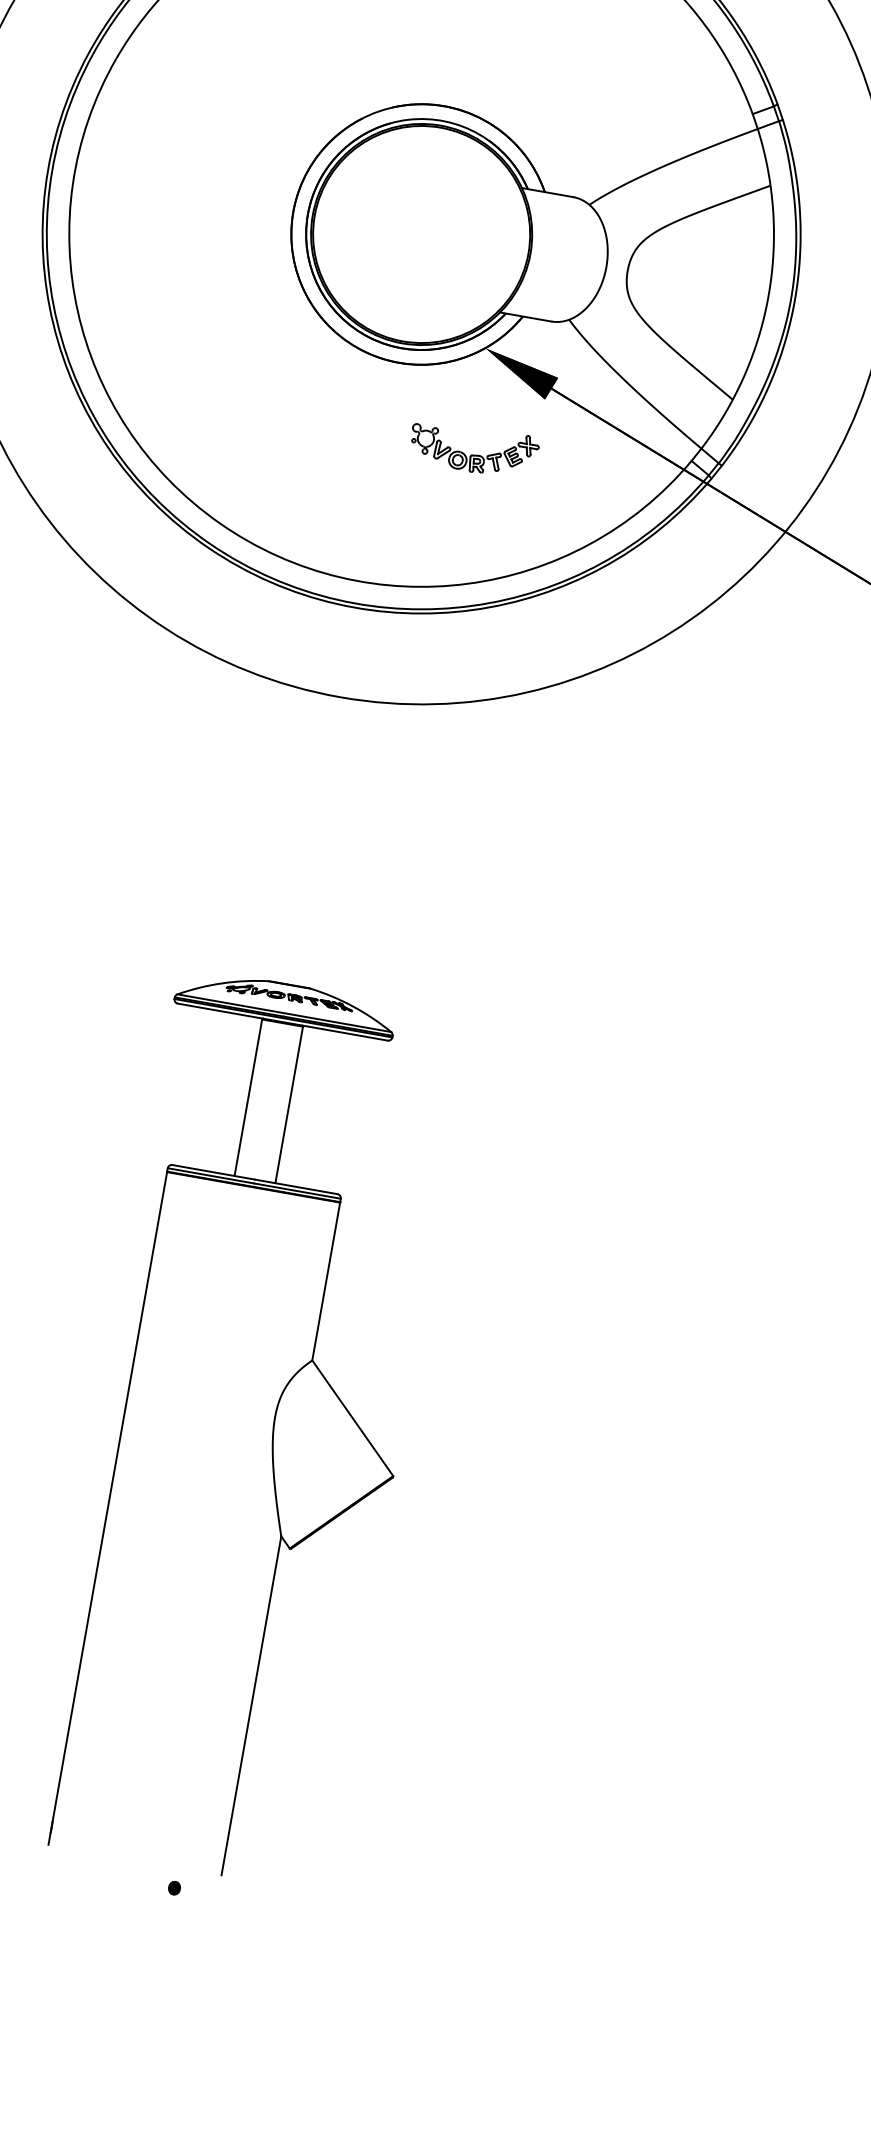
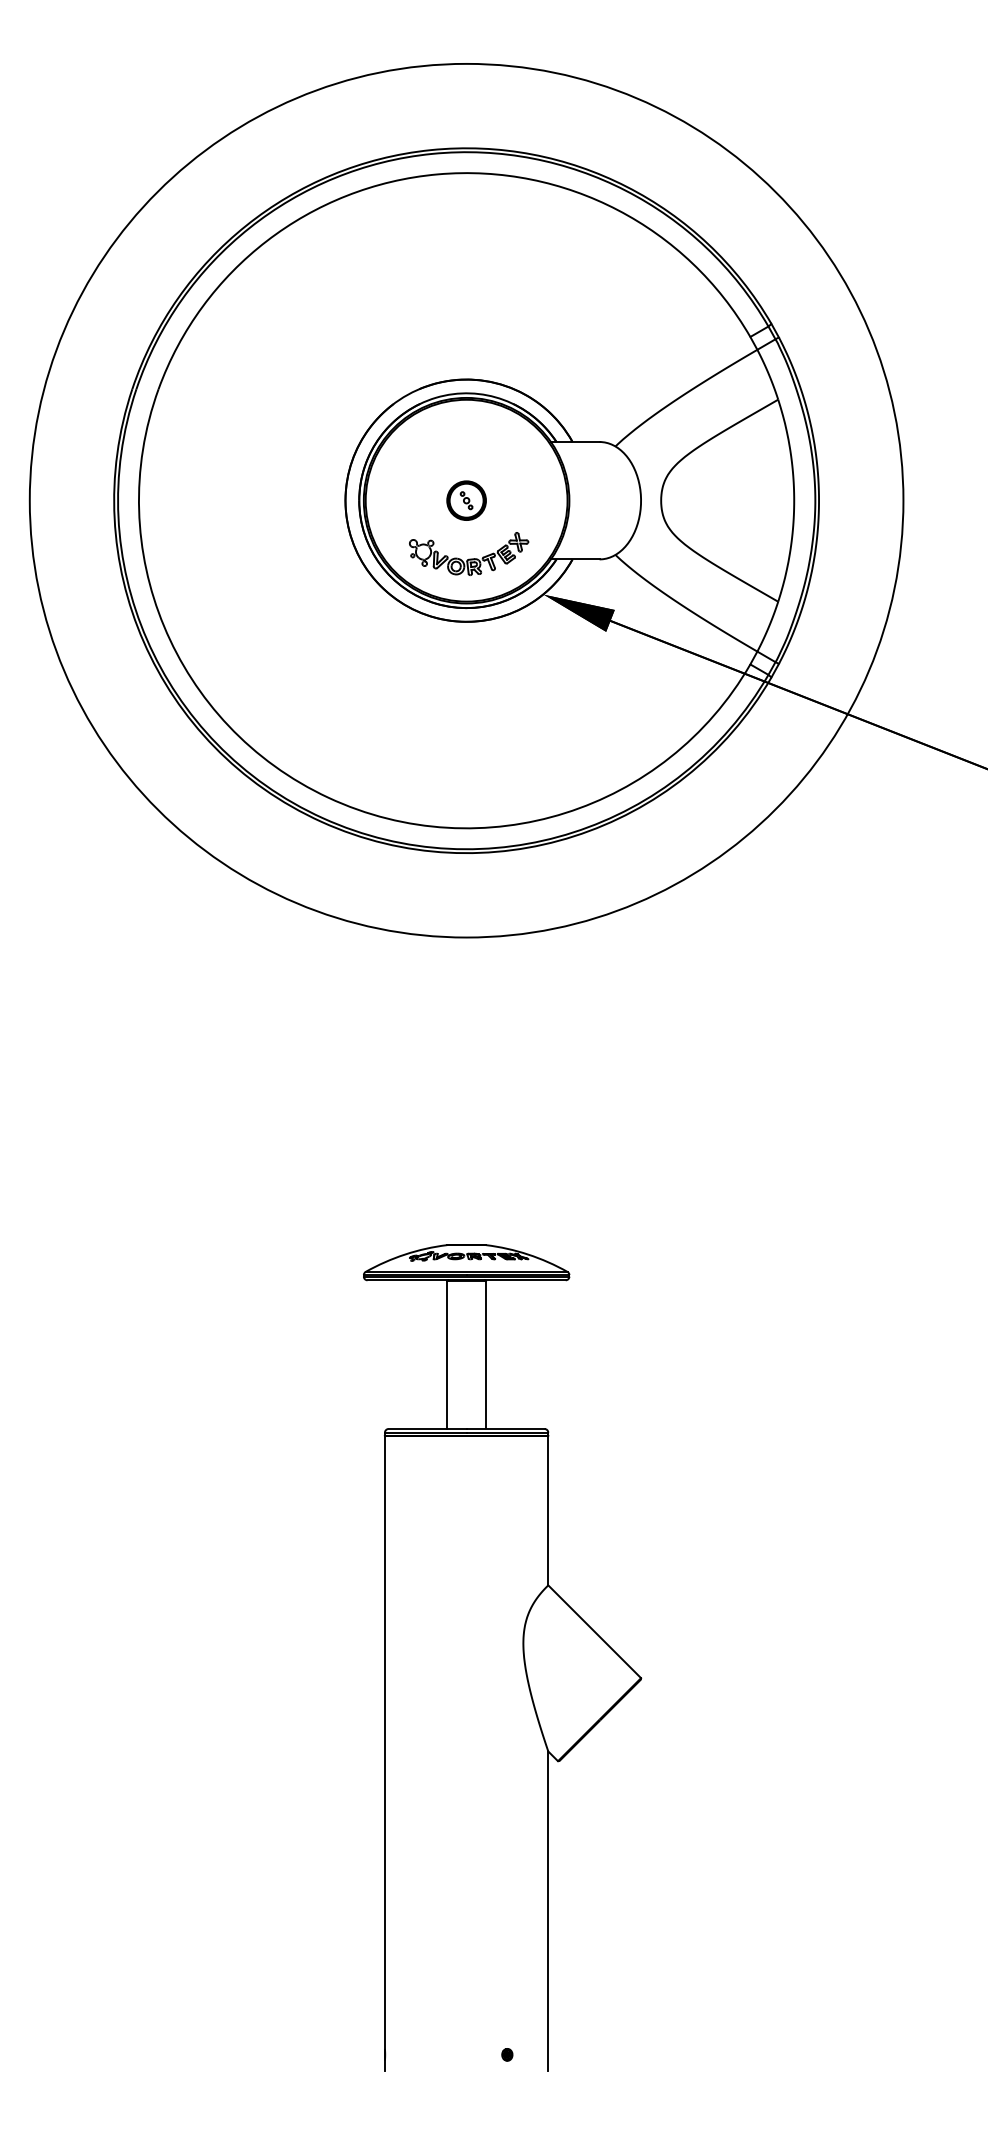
part: (421, 234) -> (466, 500), added
part: (474, 448) -> (469, 553), moved
part: (272, 1427) -> (522, 1653), moved

